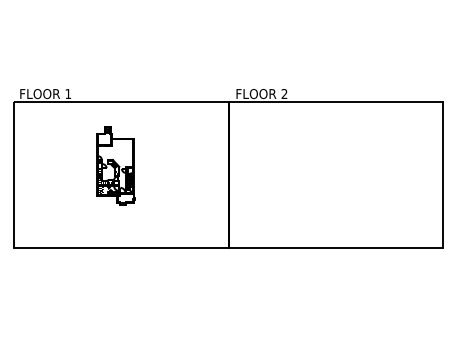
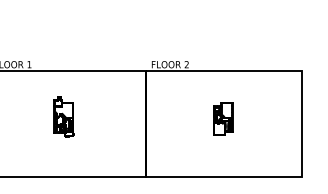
part: (115, 165) -> (63, 116), size x0.71
part: (334, 168) -> (223, 118), added

